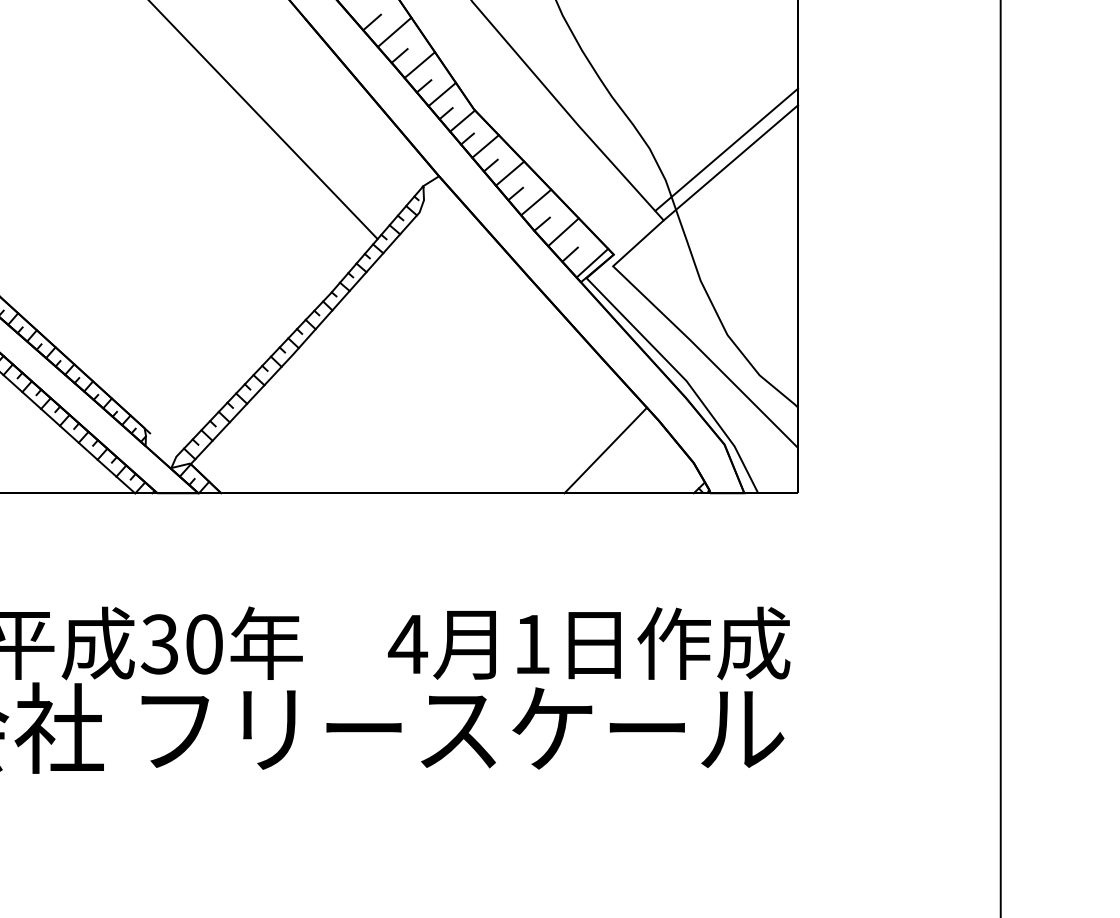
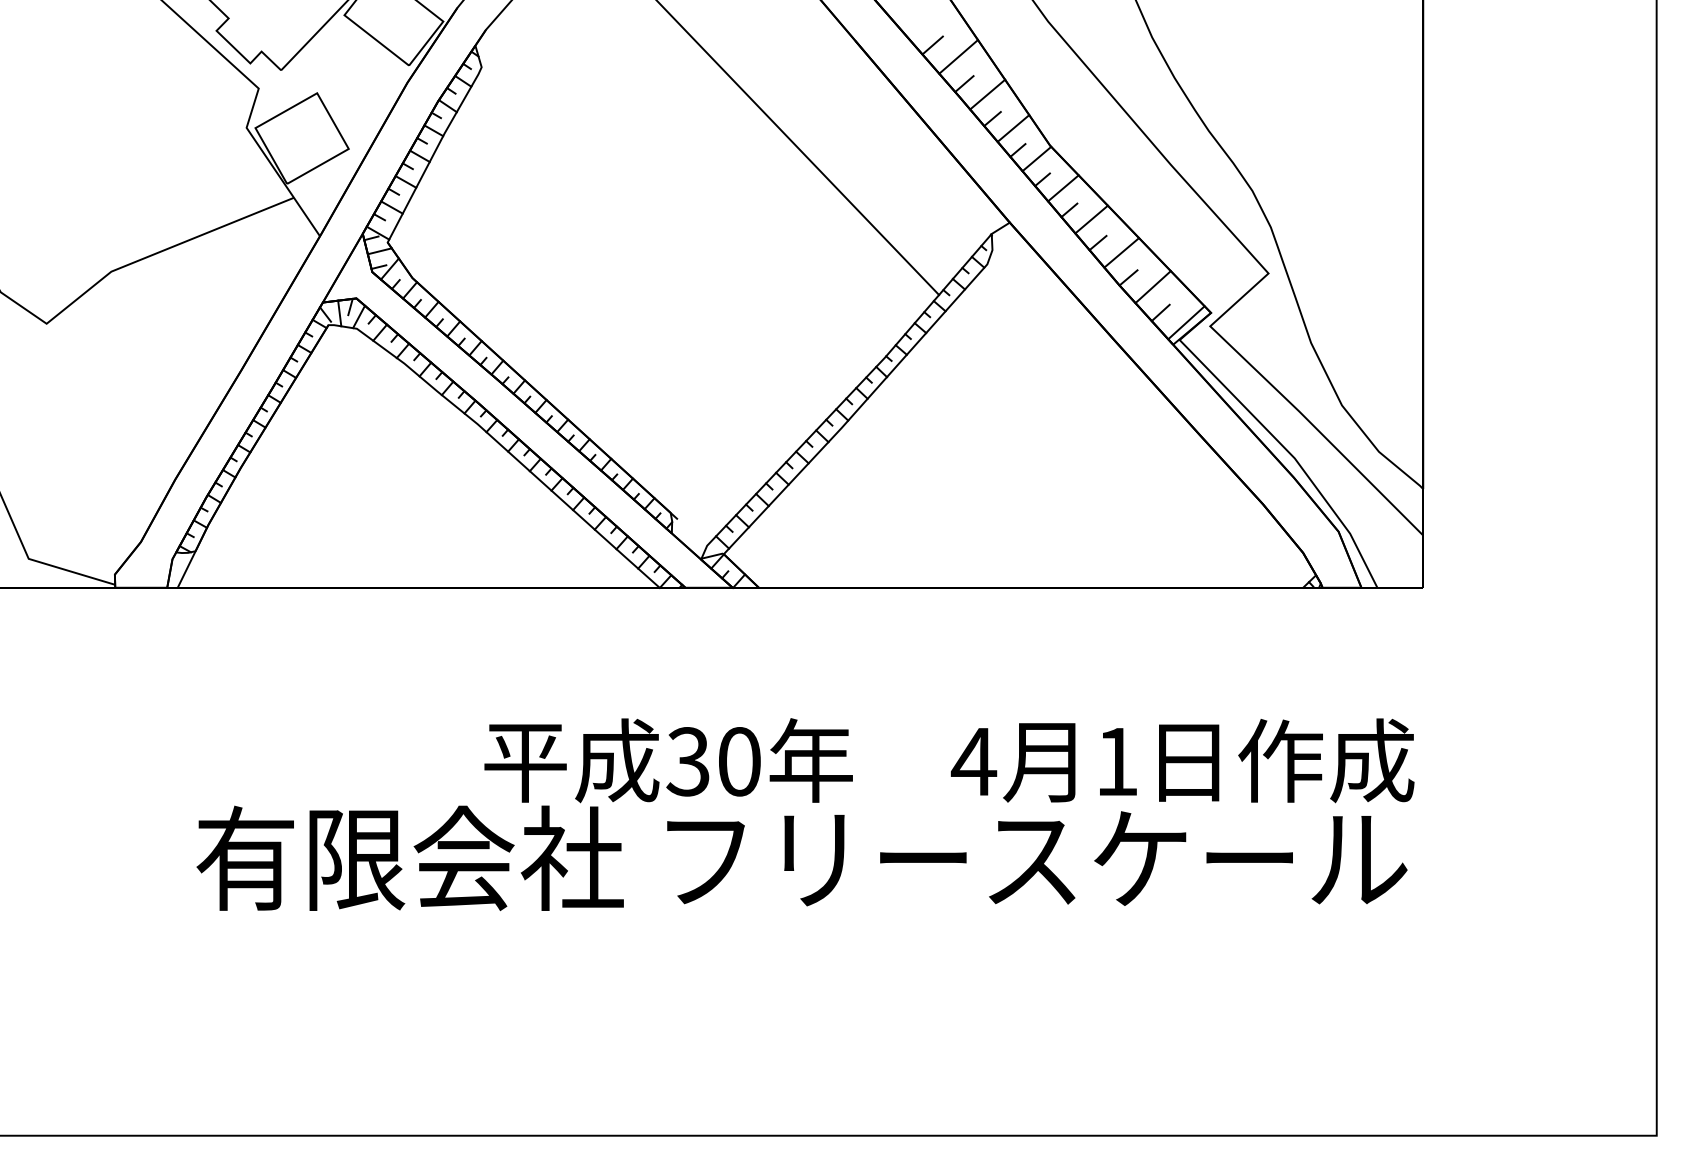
line: (727, 149) -> (1341, 191), removed
line: (730, 163) -> (1345, 207), removed
line: (605, 450) -> (1201, 538), removed

